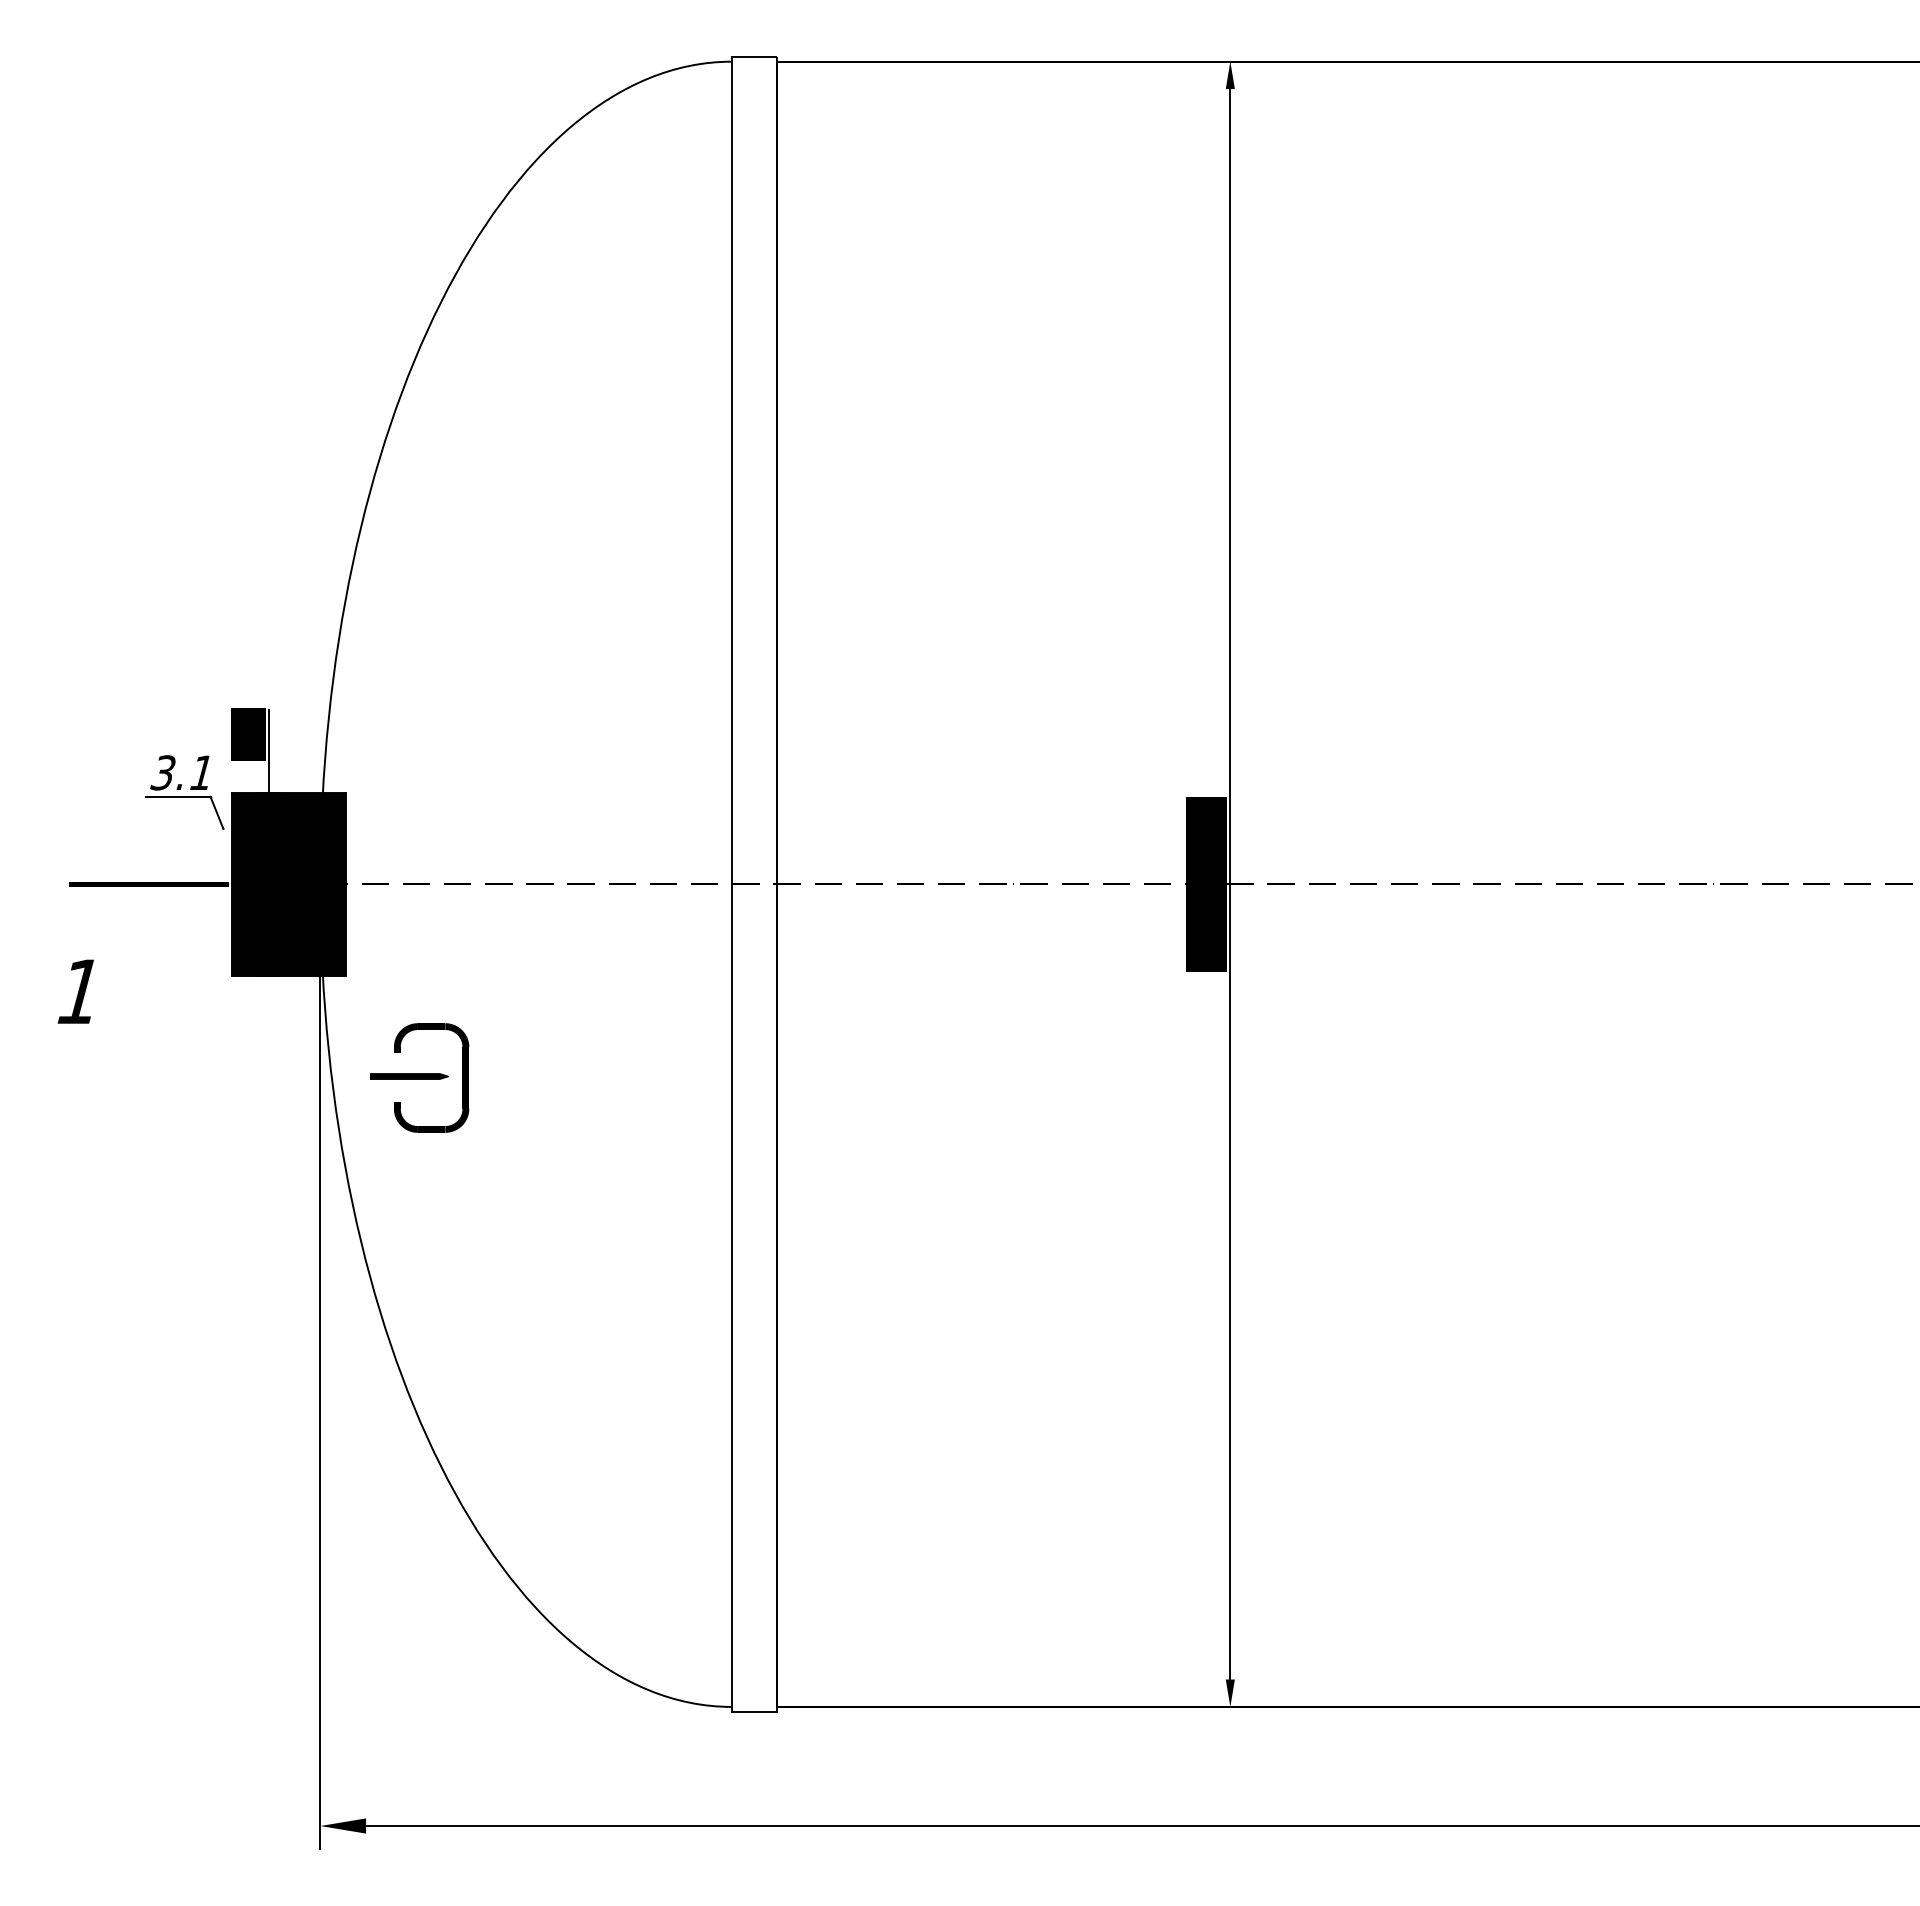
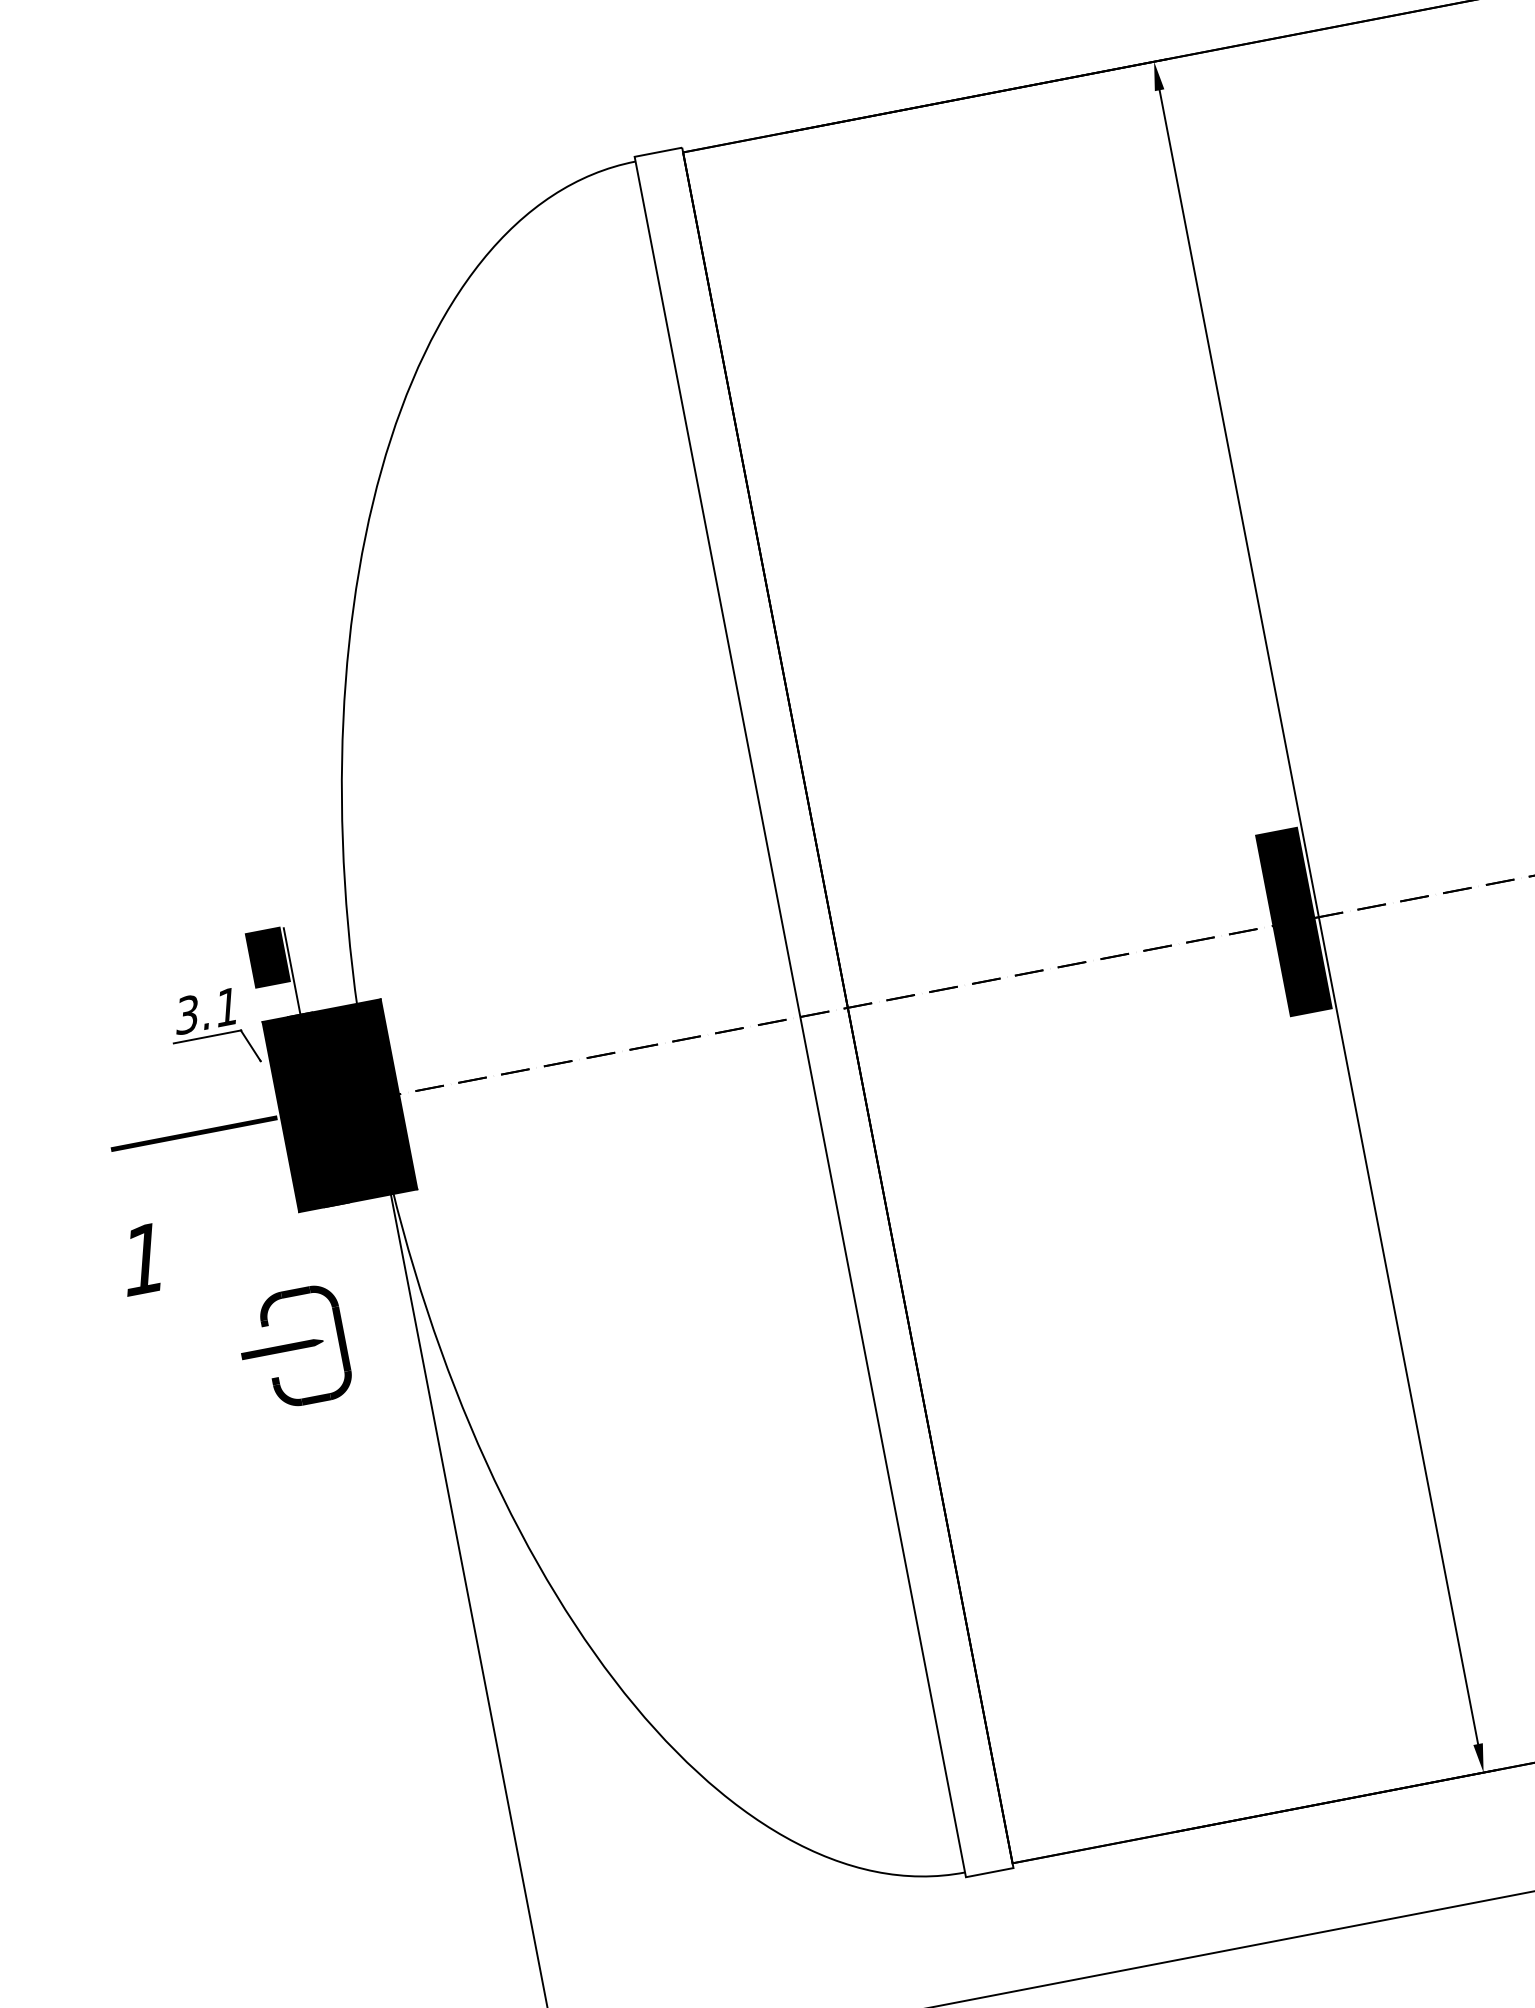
part: (419, 1077) -> (293, 1347), moved

